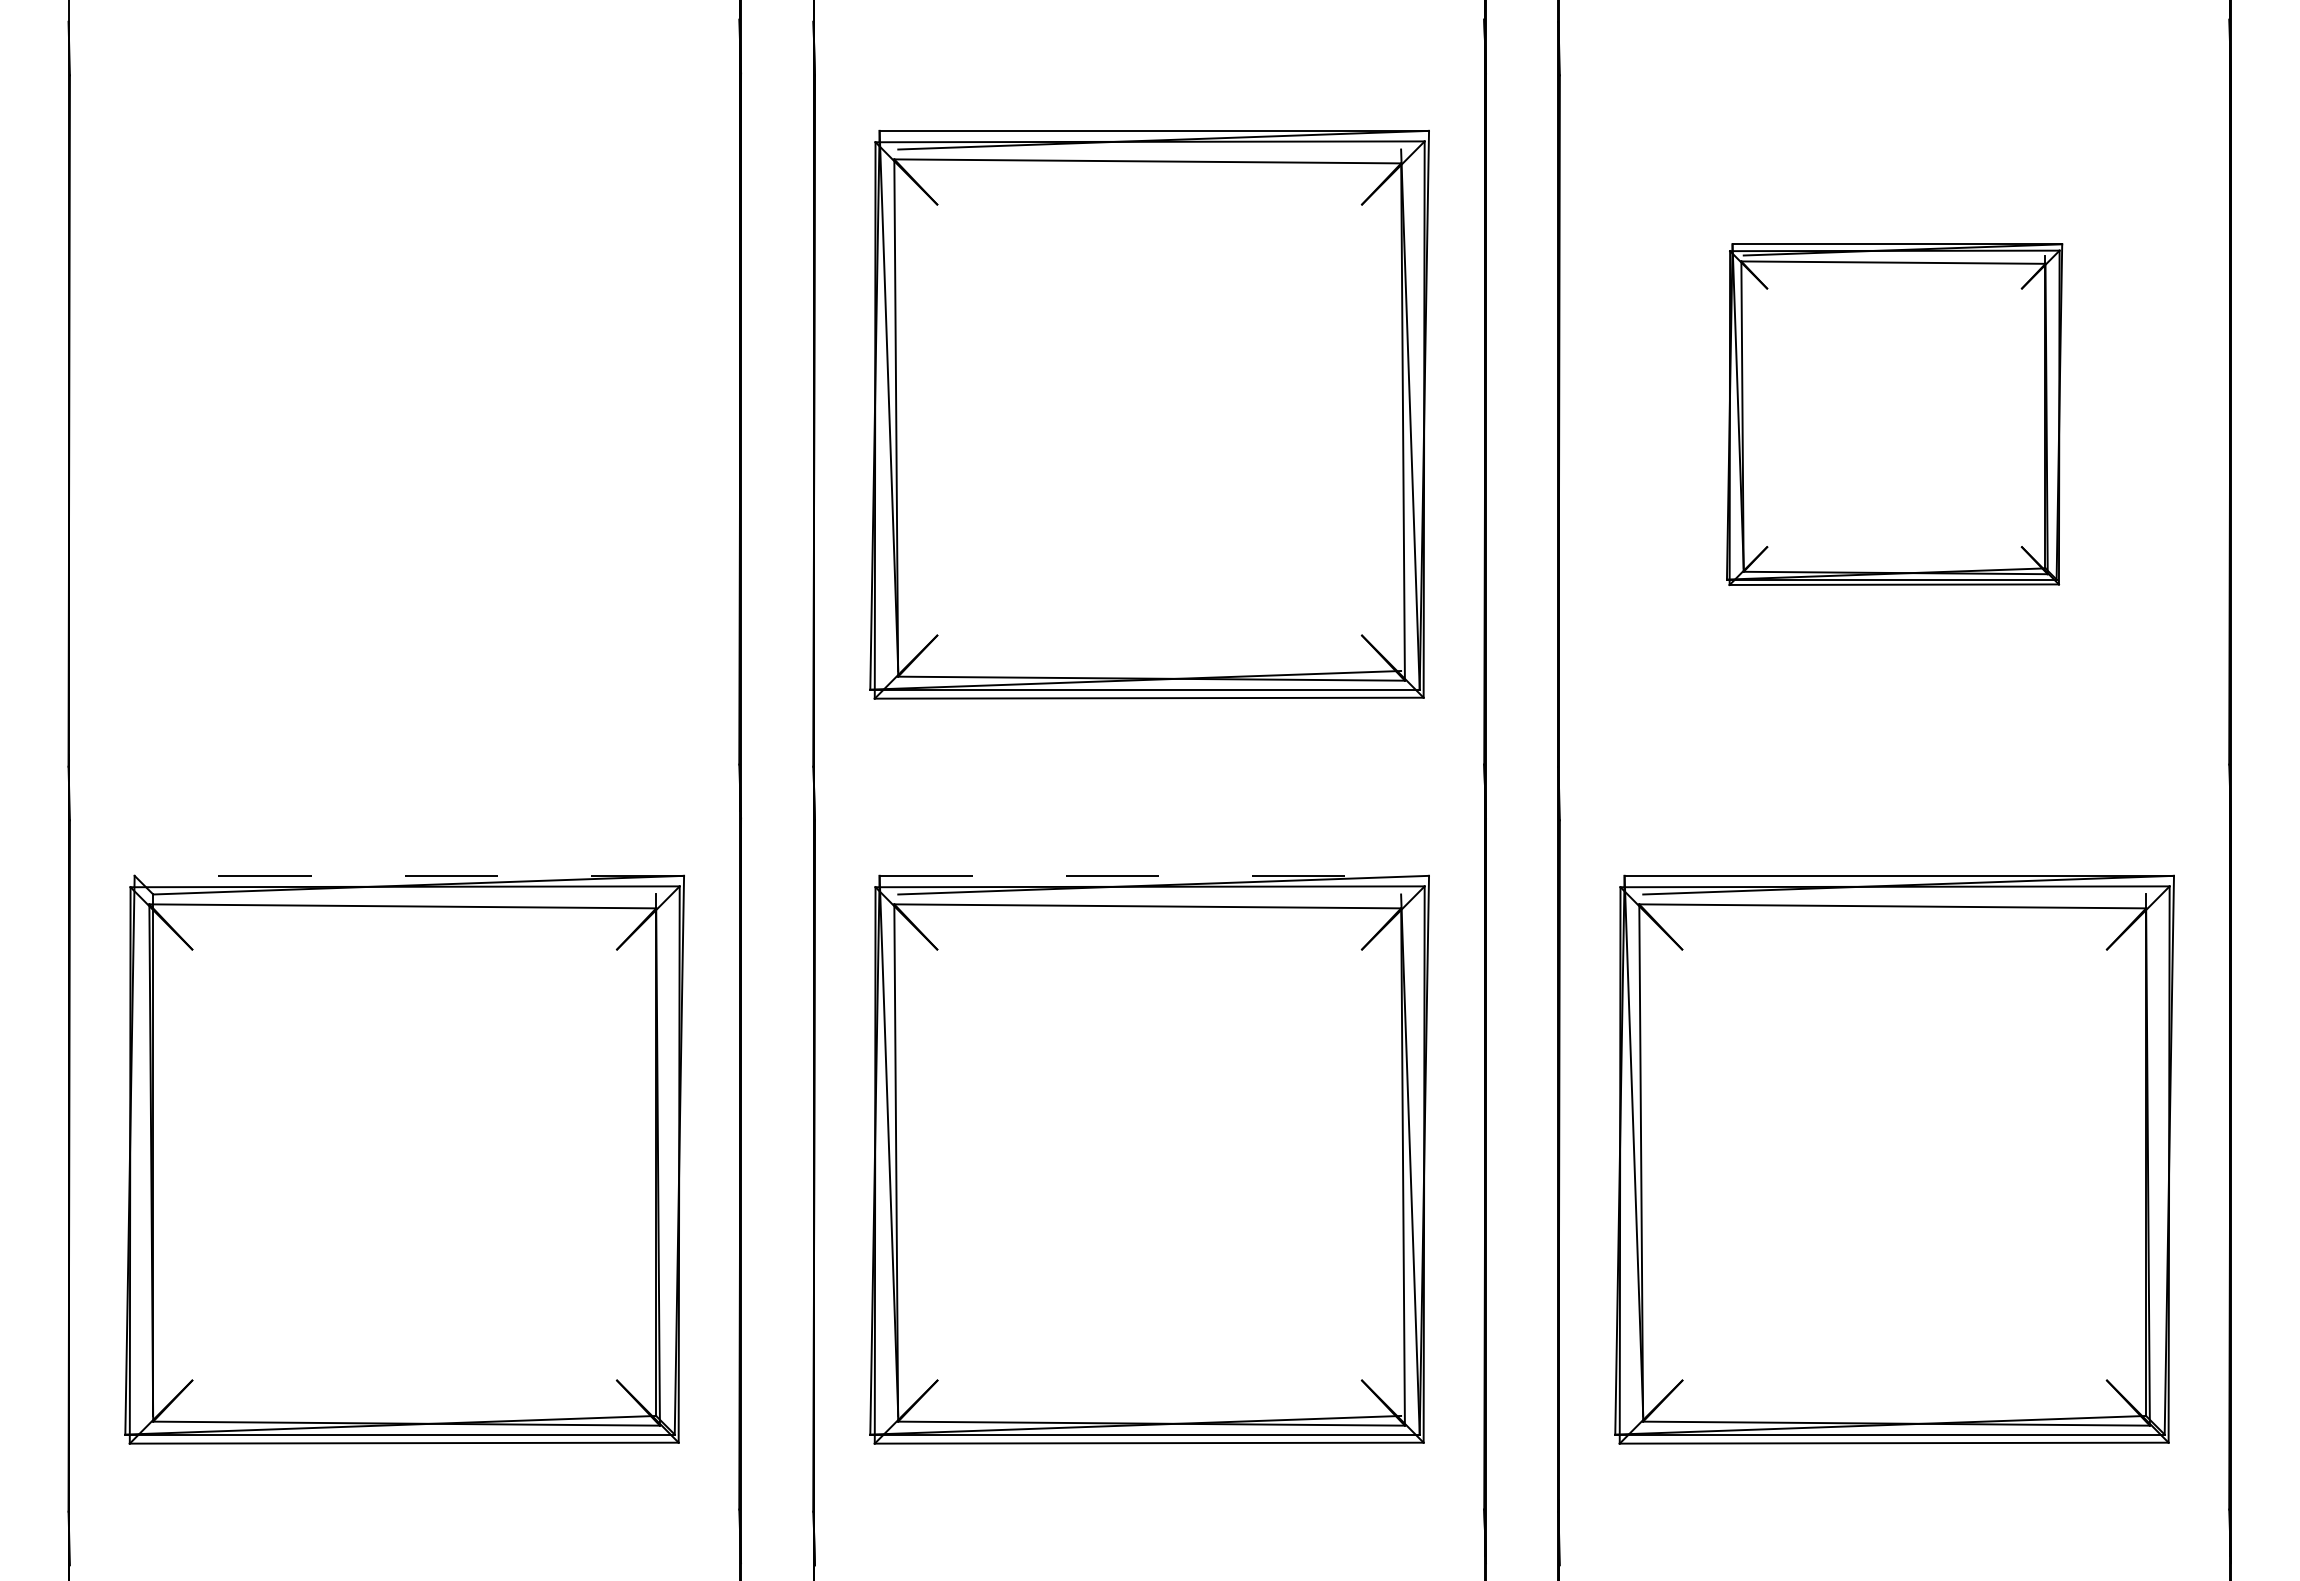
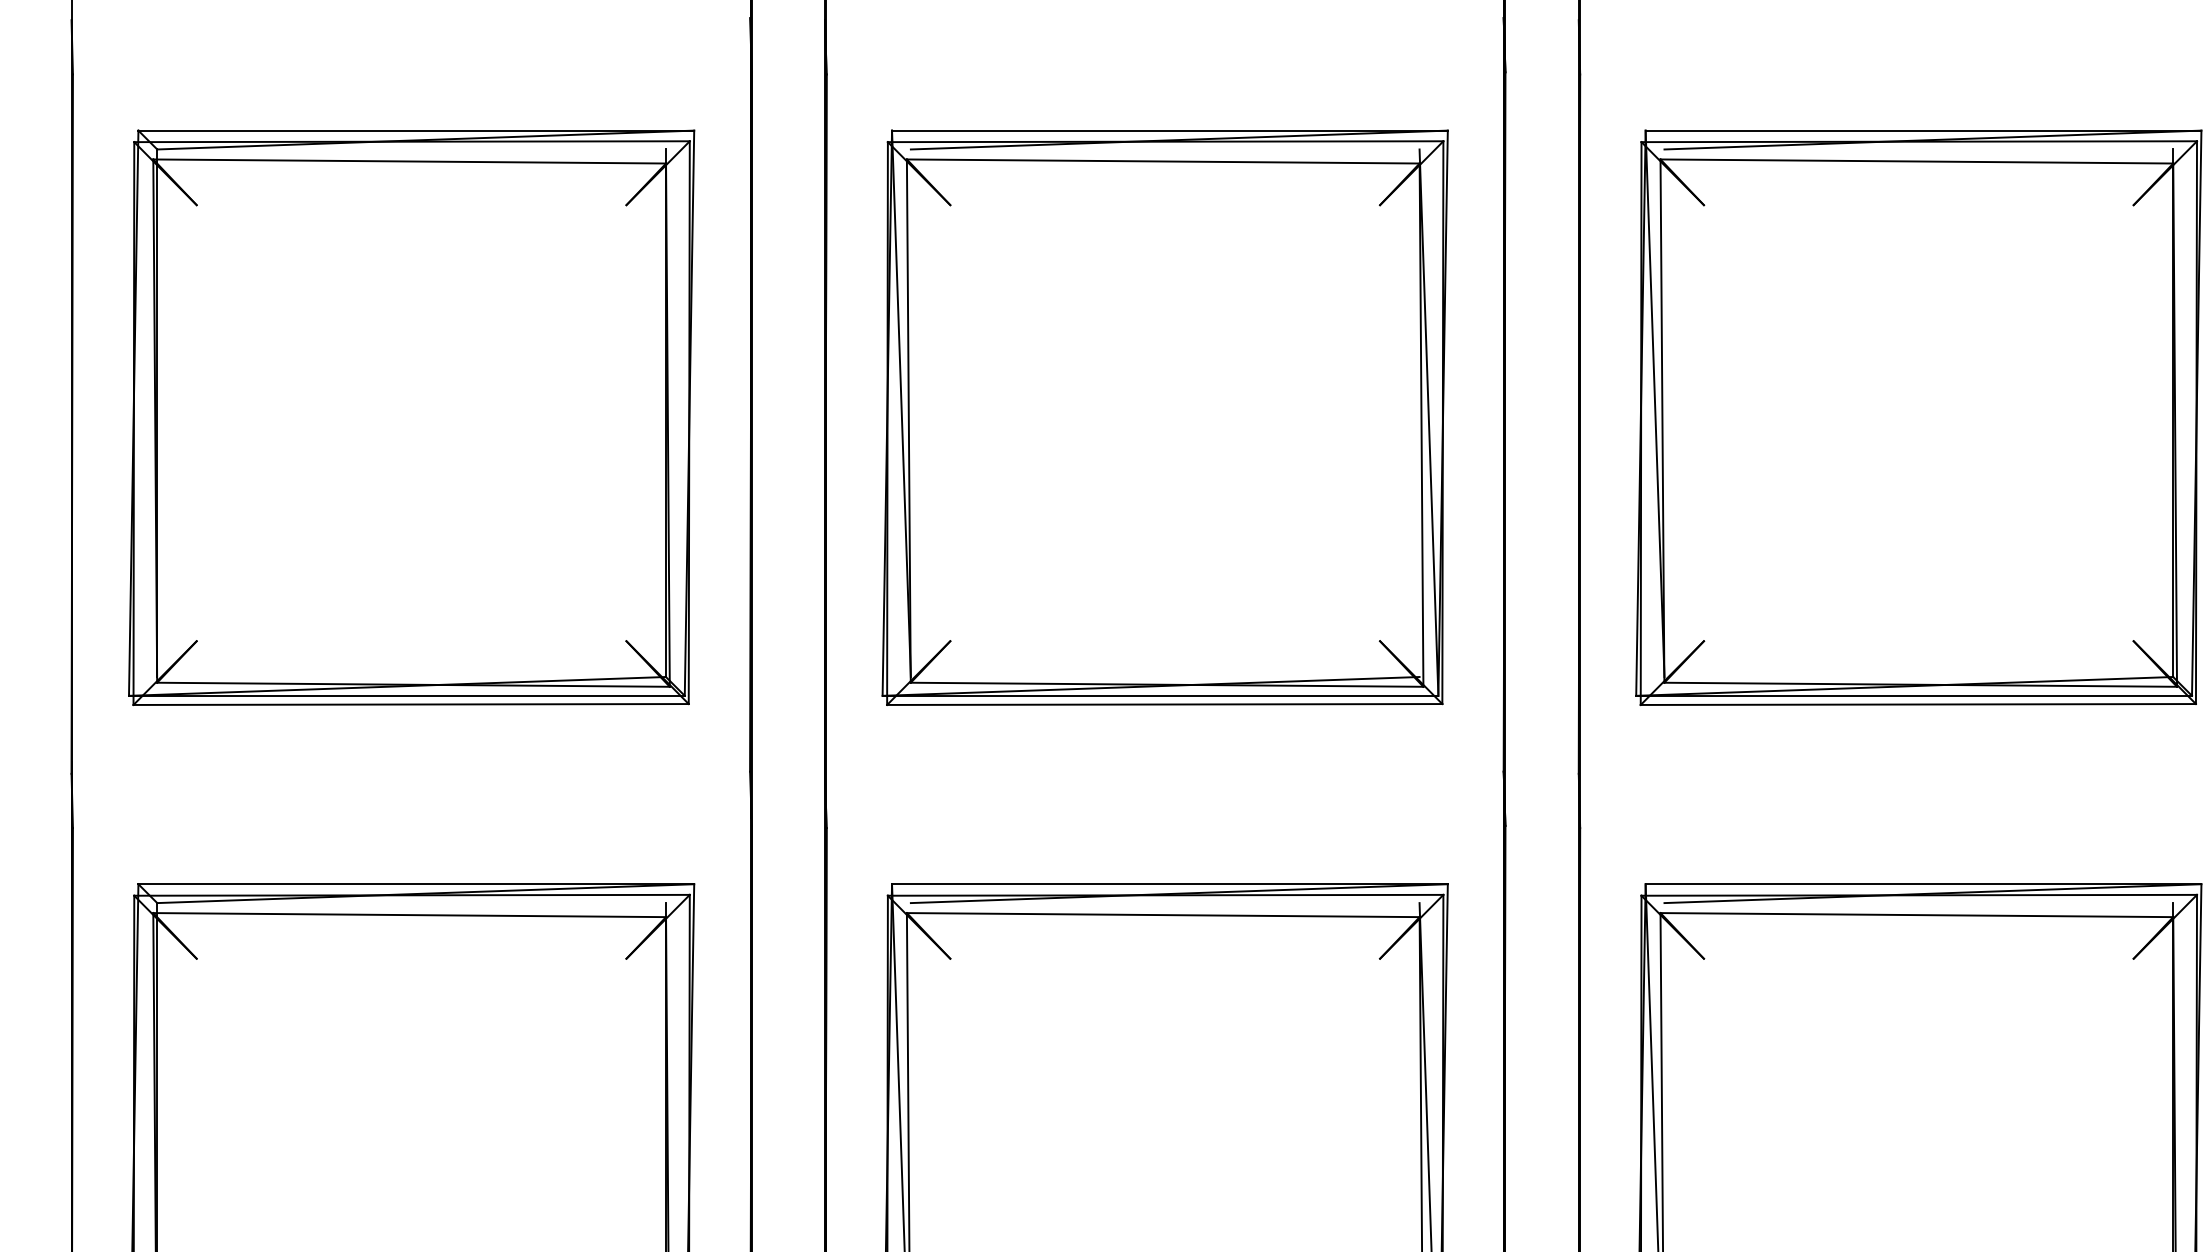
part: (404, 414) -> (411, 417), added
part: (1894, 414) -> (1918, 417), size x1.67
line: (409, 875) -> (416, 883), dashed -> solid
line: (1154, 875) -> (1170, 883), dashed -> solid

